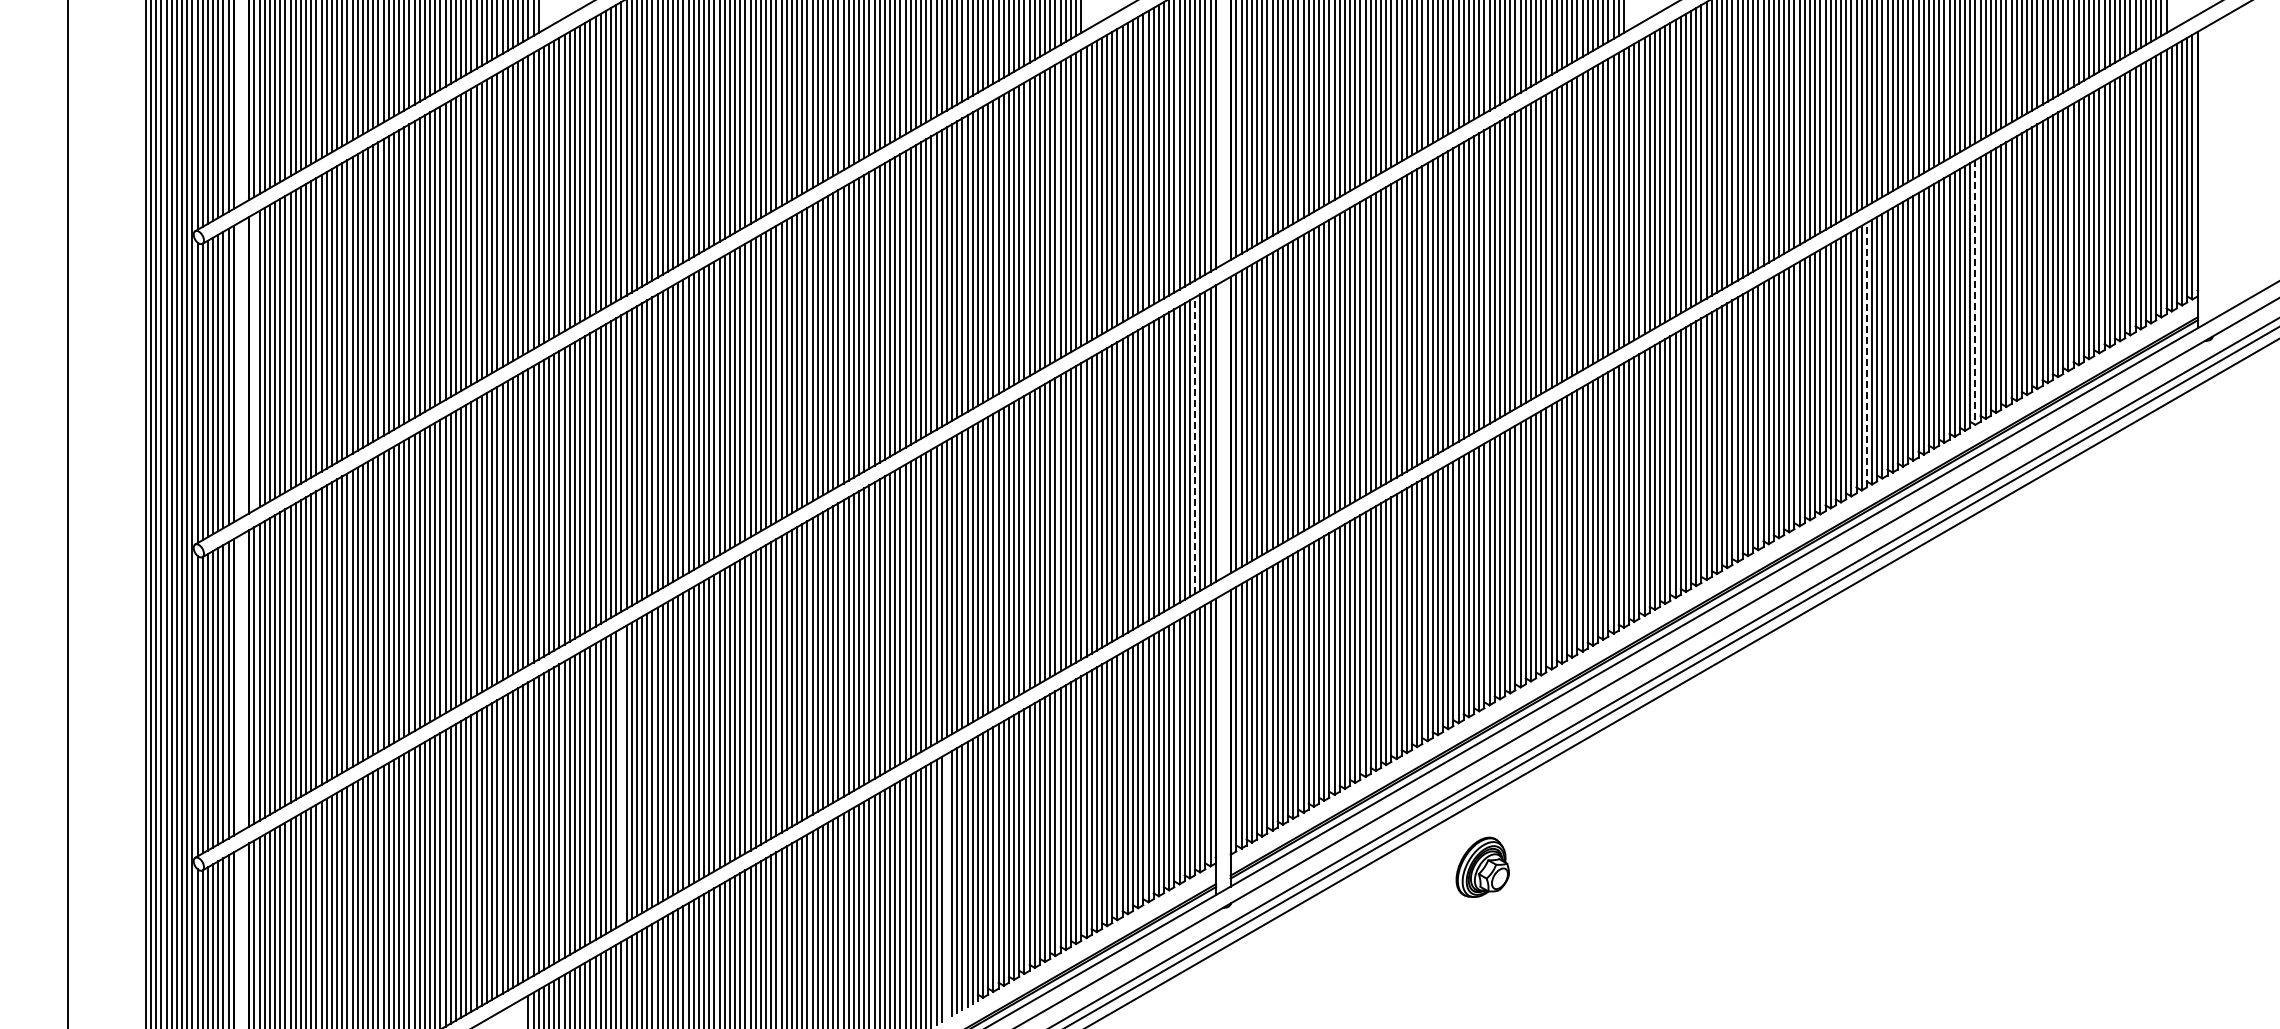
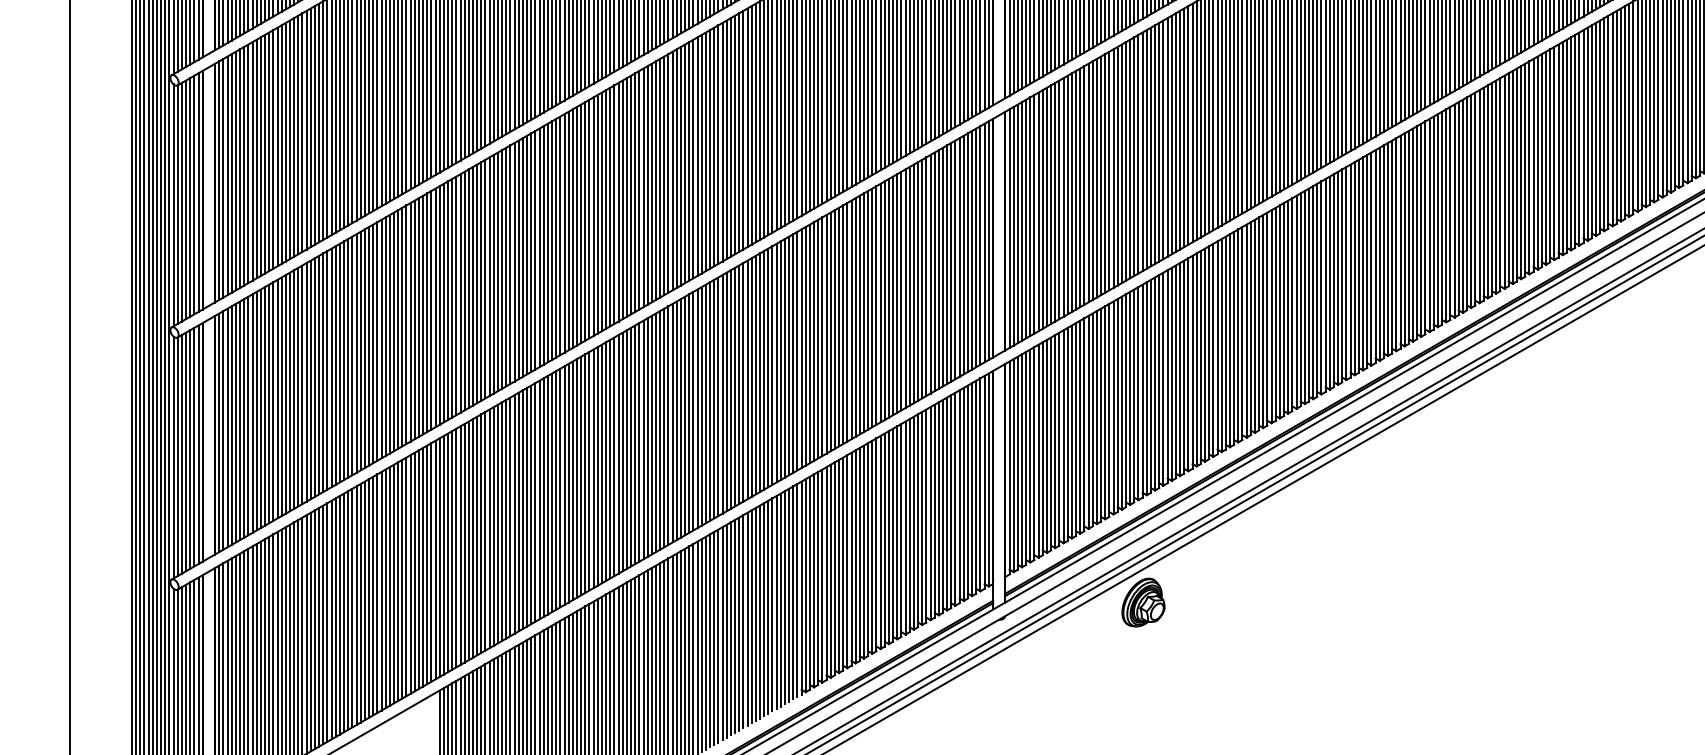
line: (1975, 293) -> (1604, 125), dashed -> solid
line: (1866, 354) -> (1516, 174), dashed -> solid
line: (254, 361) -> (219, 180), added
line: (1194, 445) -> (975, 247), dashed -> solid
line: (621, 776) -> (514, 514), added
part: (1482, 866) -> (1143, 601), moved
line: (946, 886) -> (776, 602), added

